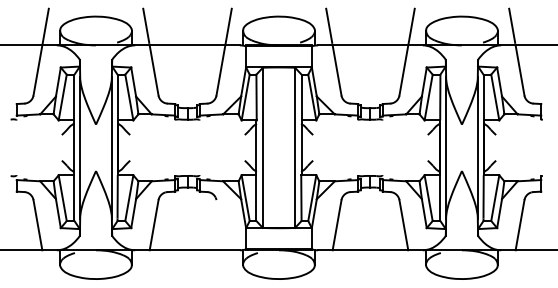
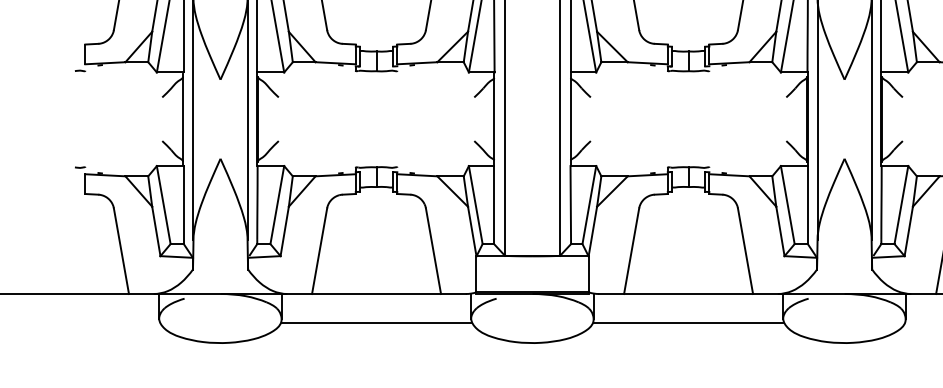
line: (220, 225) -> (432, 251), added
line: (187, 267) -> (376, 323), added
line: (369, 267) -> (686, 323), added

